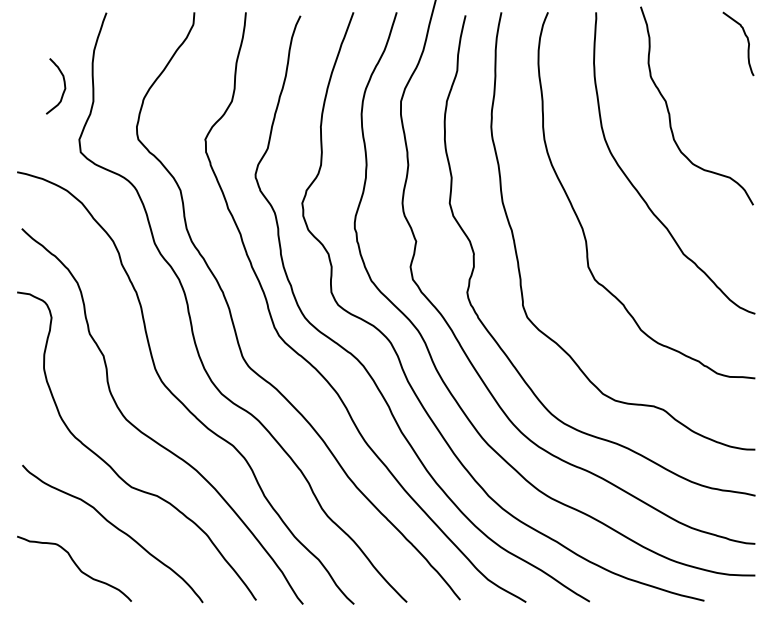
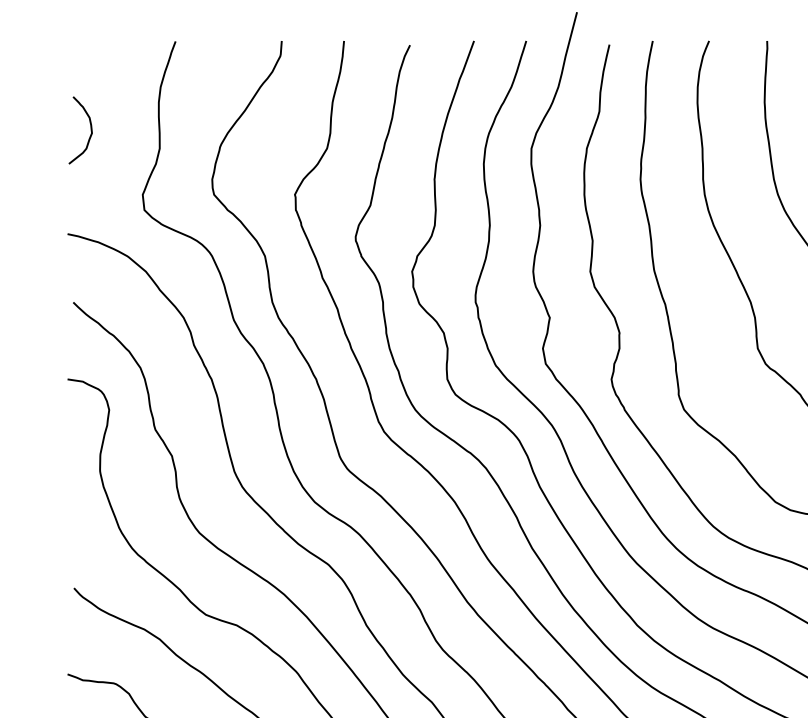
curve: (63, 83) -> (89, 126), moved

